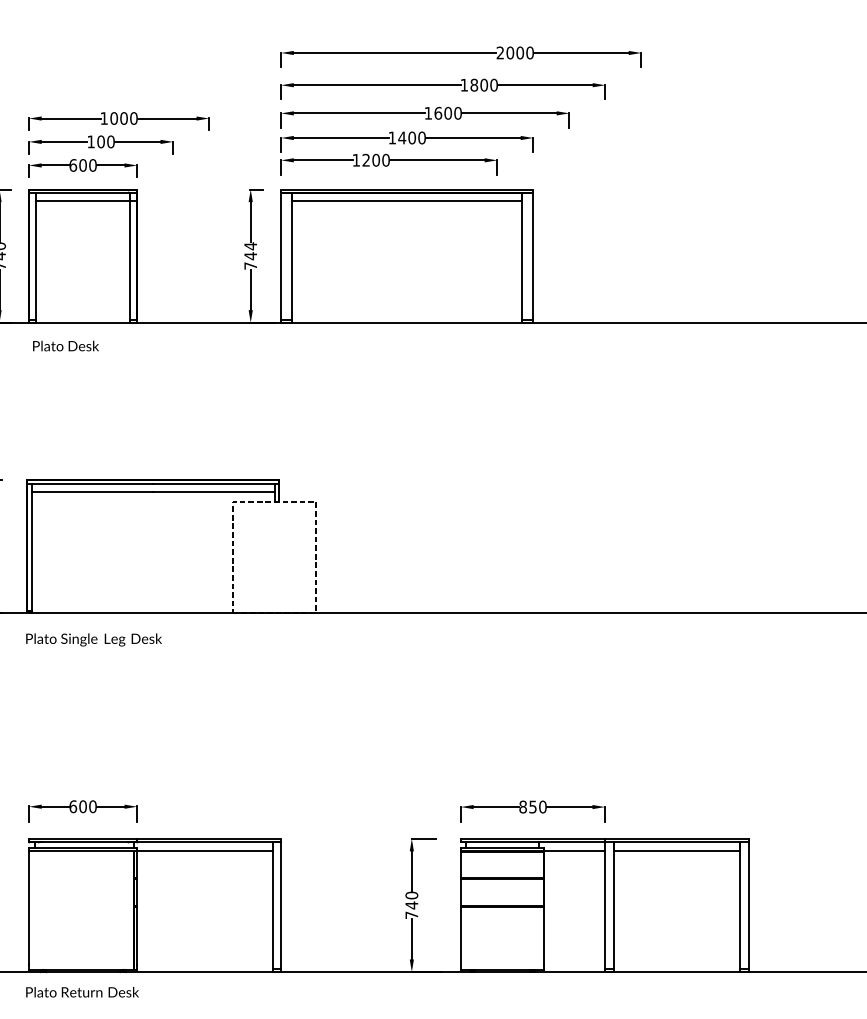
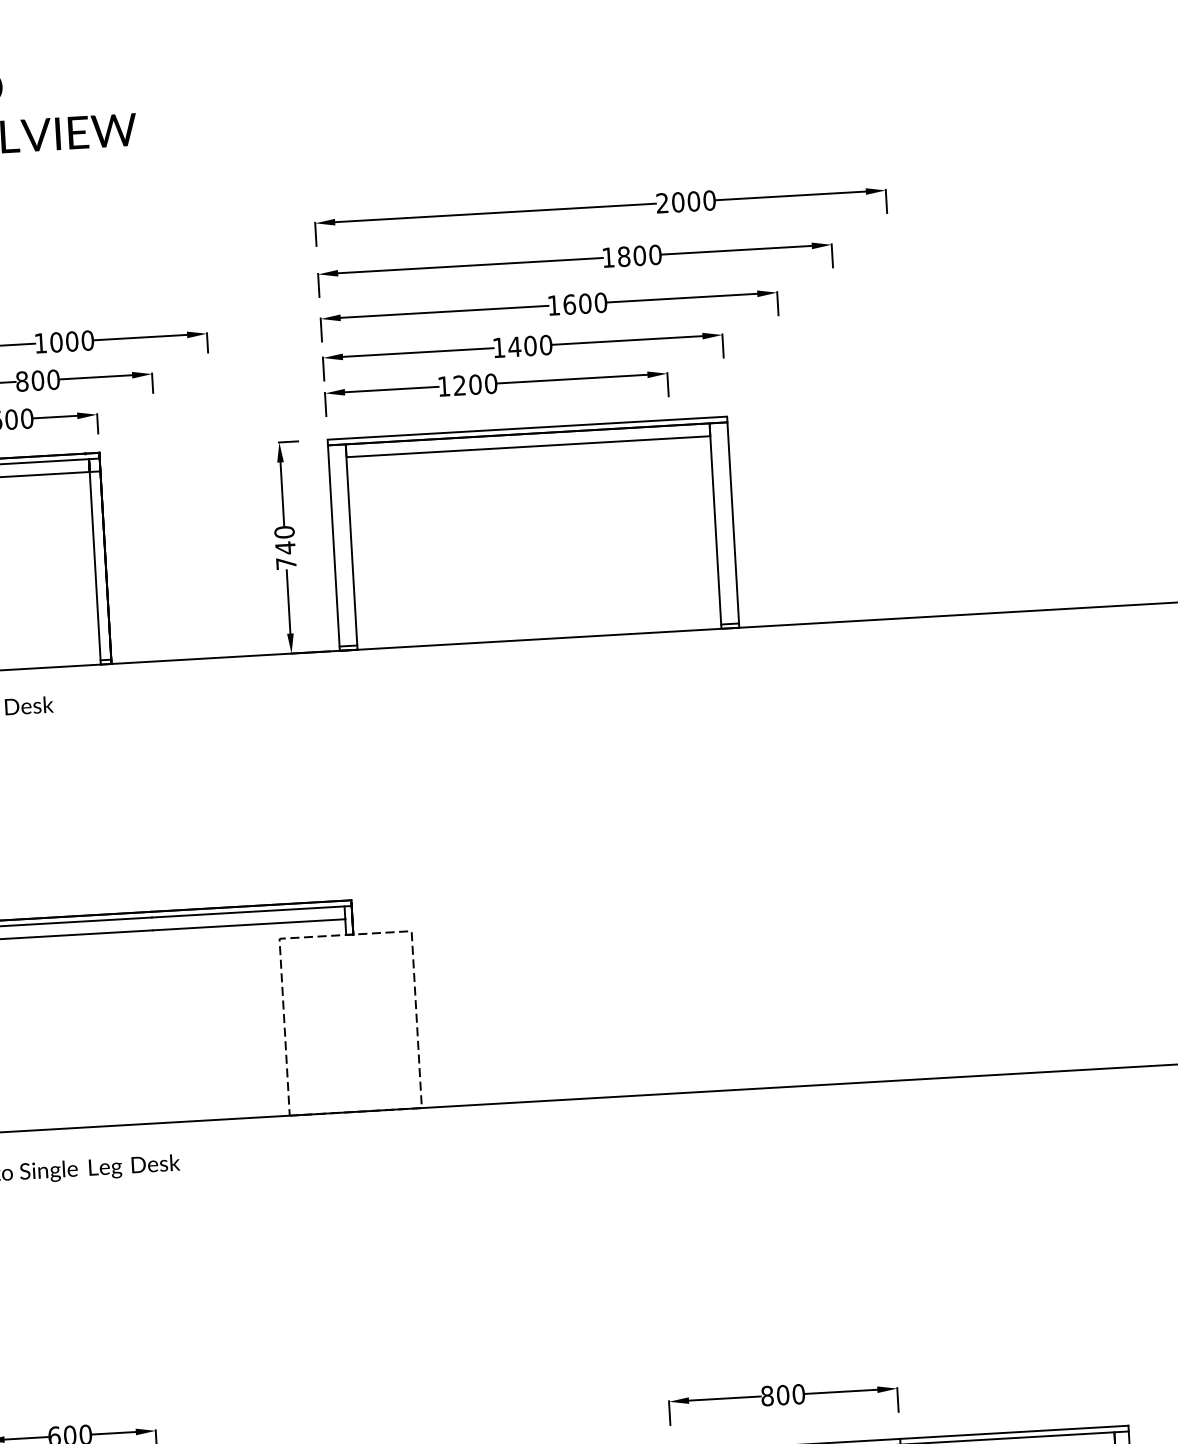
text: (90, 141) -> (21, 380), 100 -> 800
text: (250, 246) -> (284, 532), 744 -> 740
text: (532, 806) -> (782, 1394), 850 -> 800

